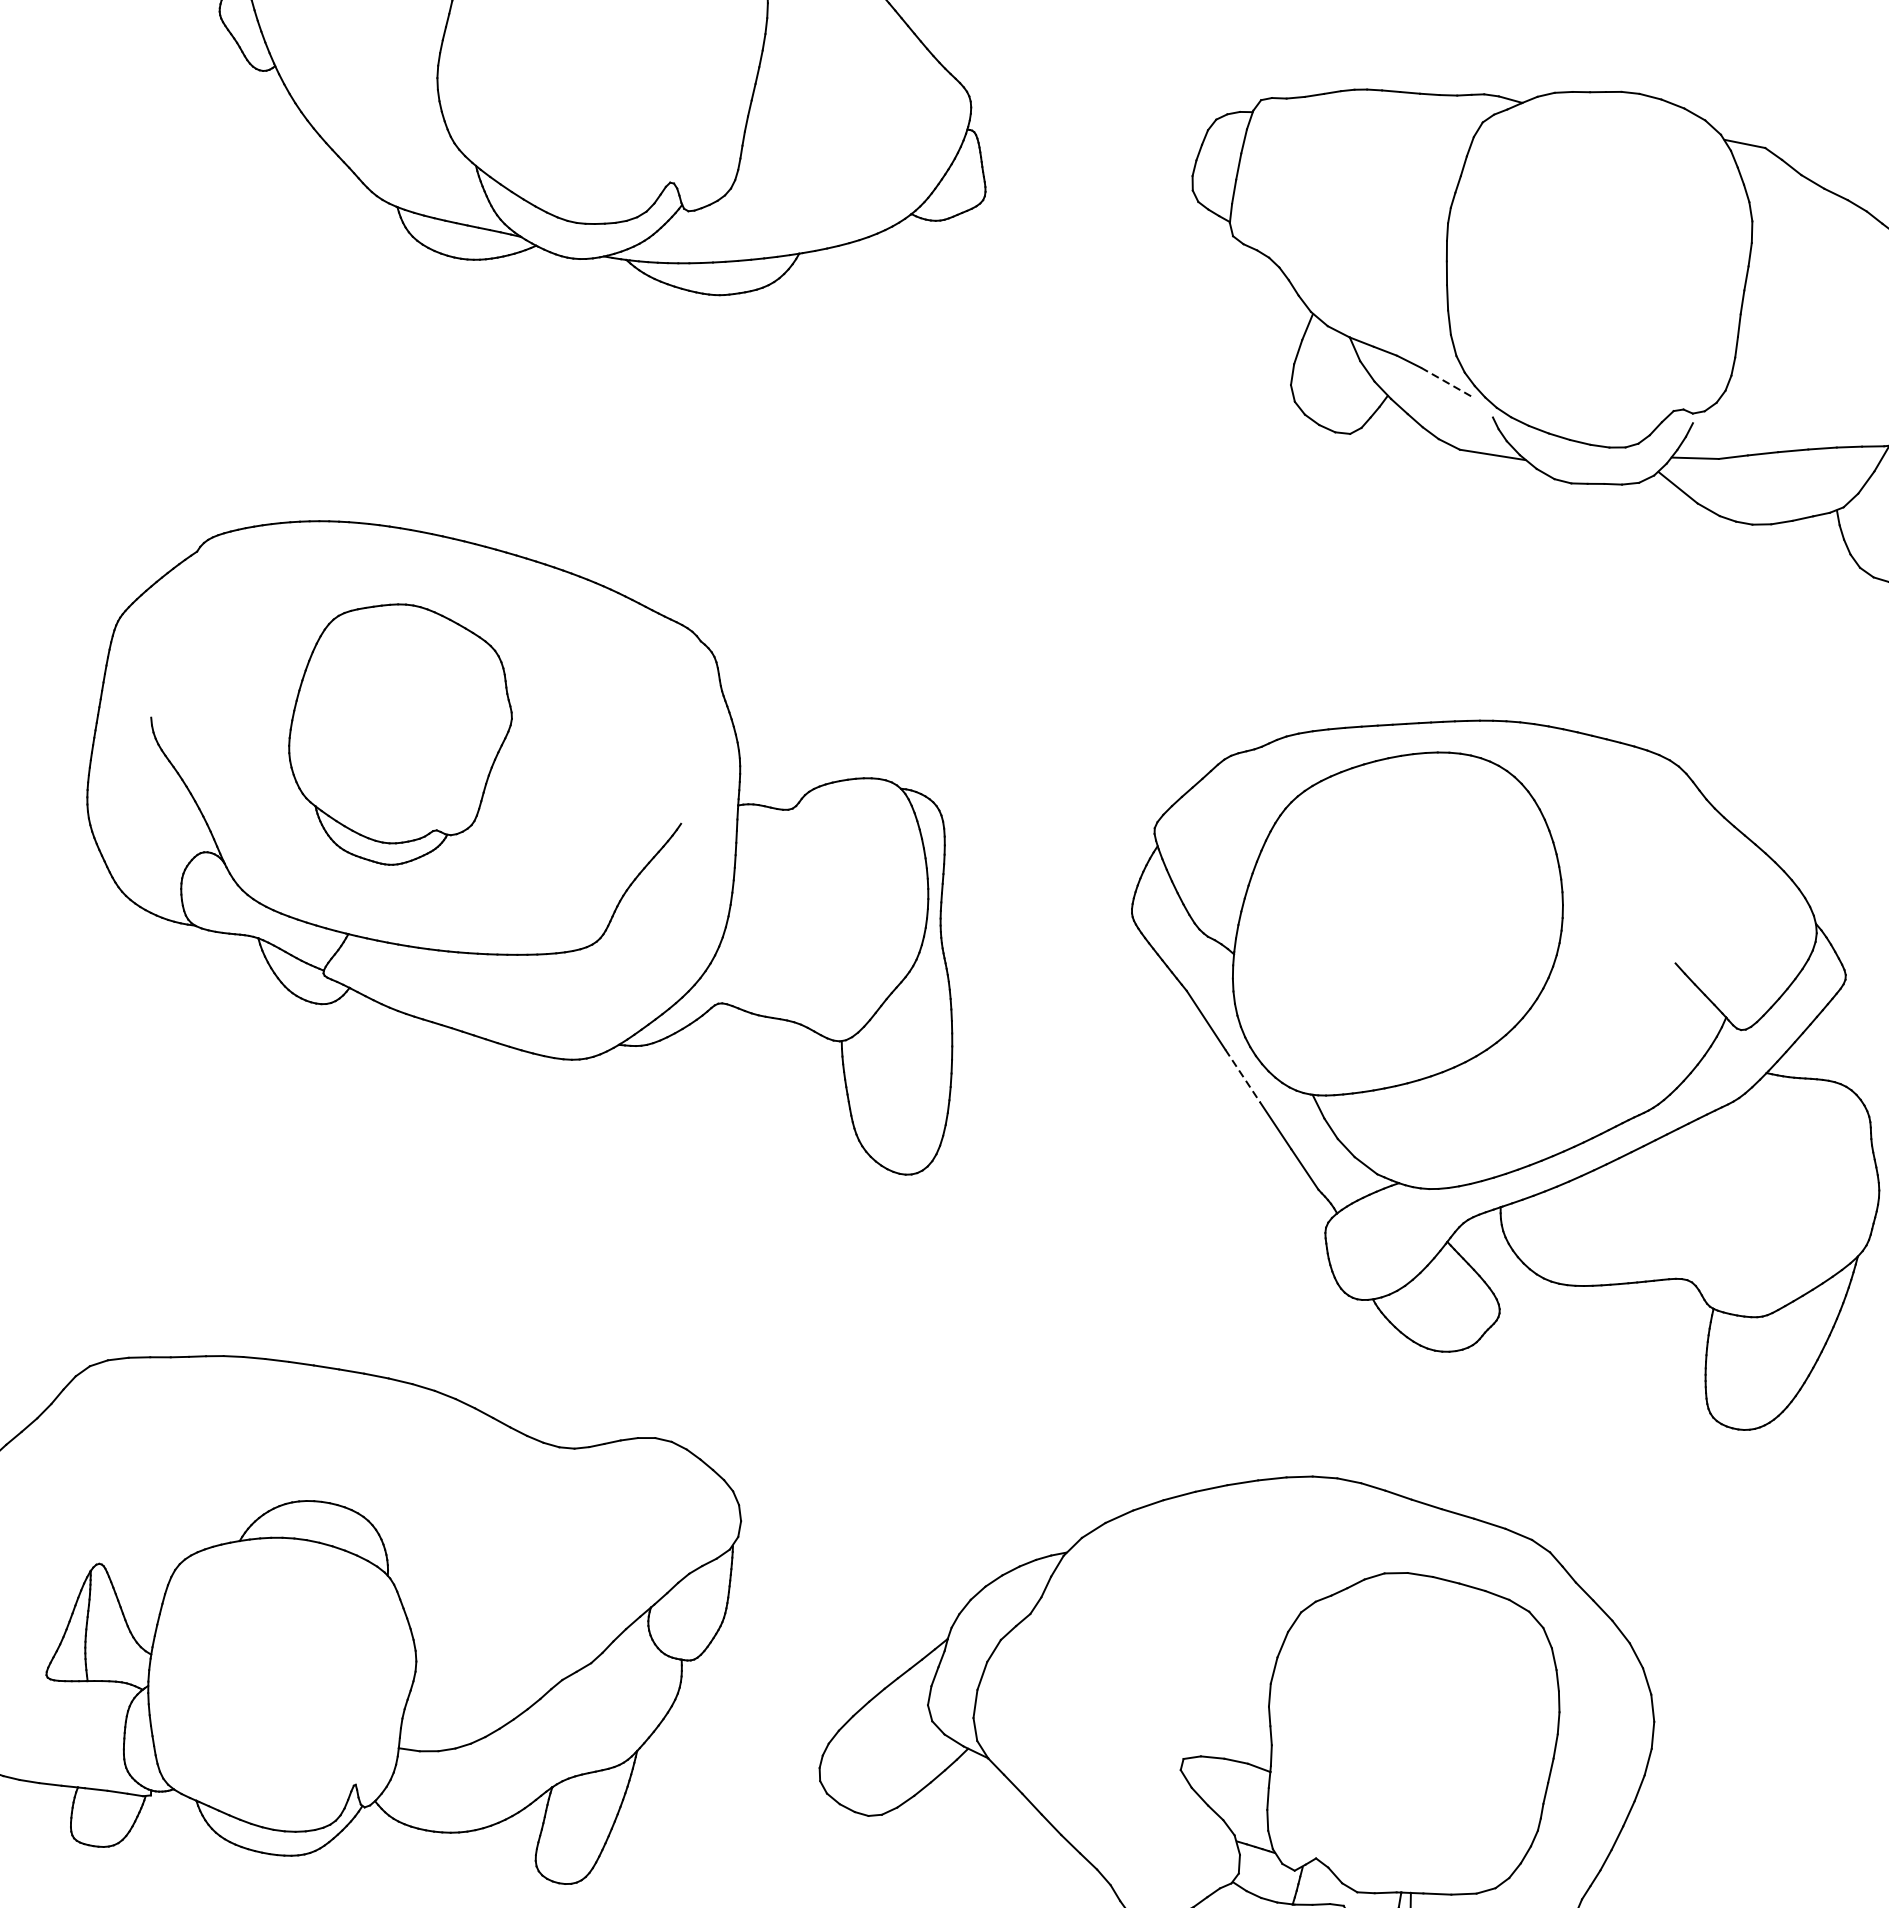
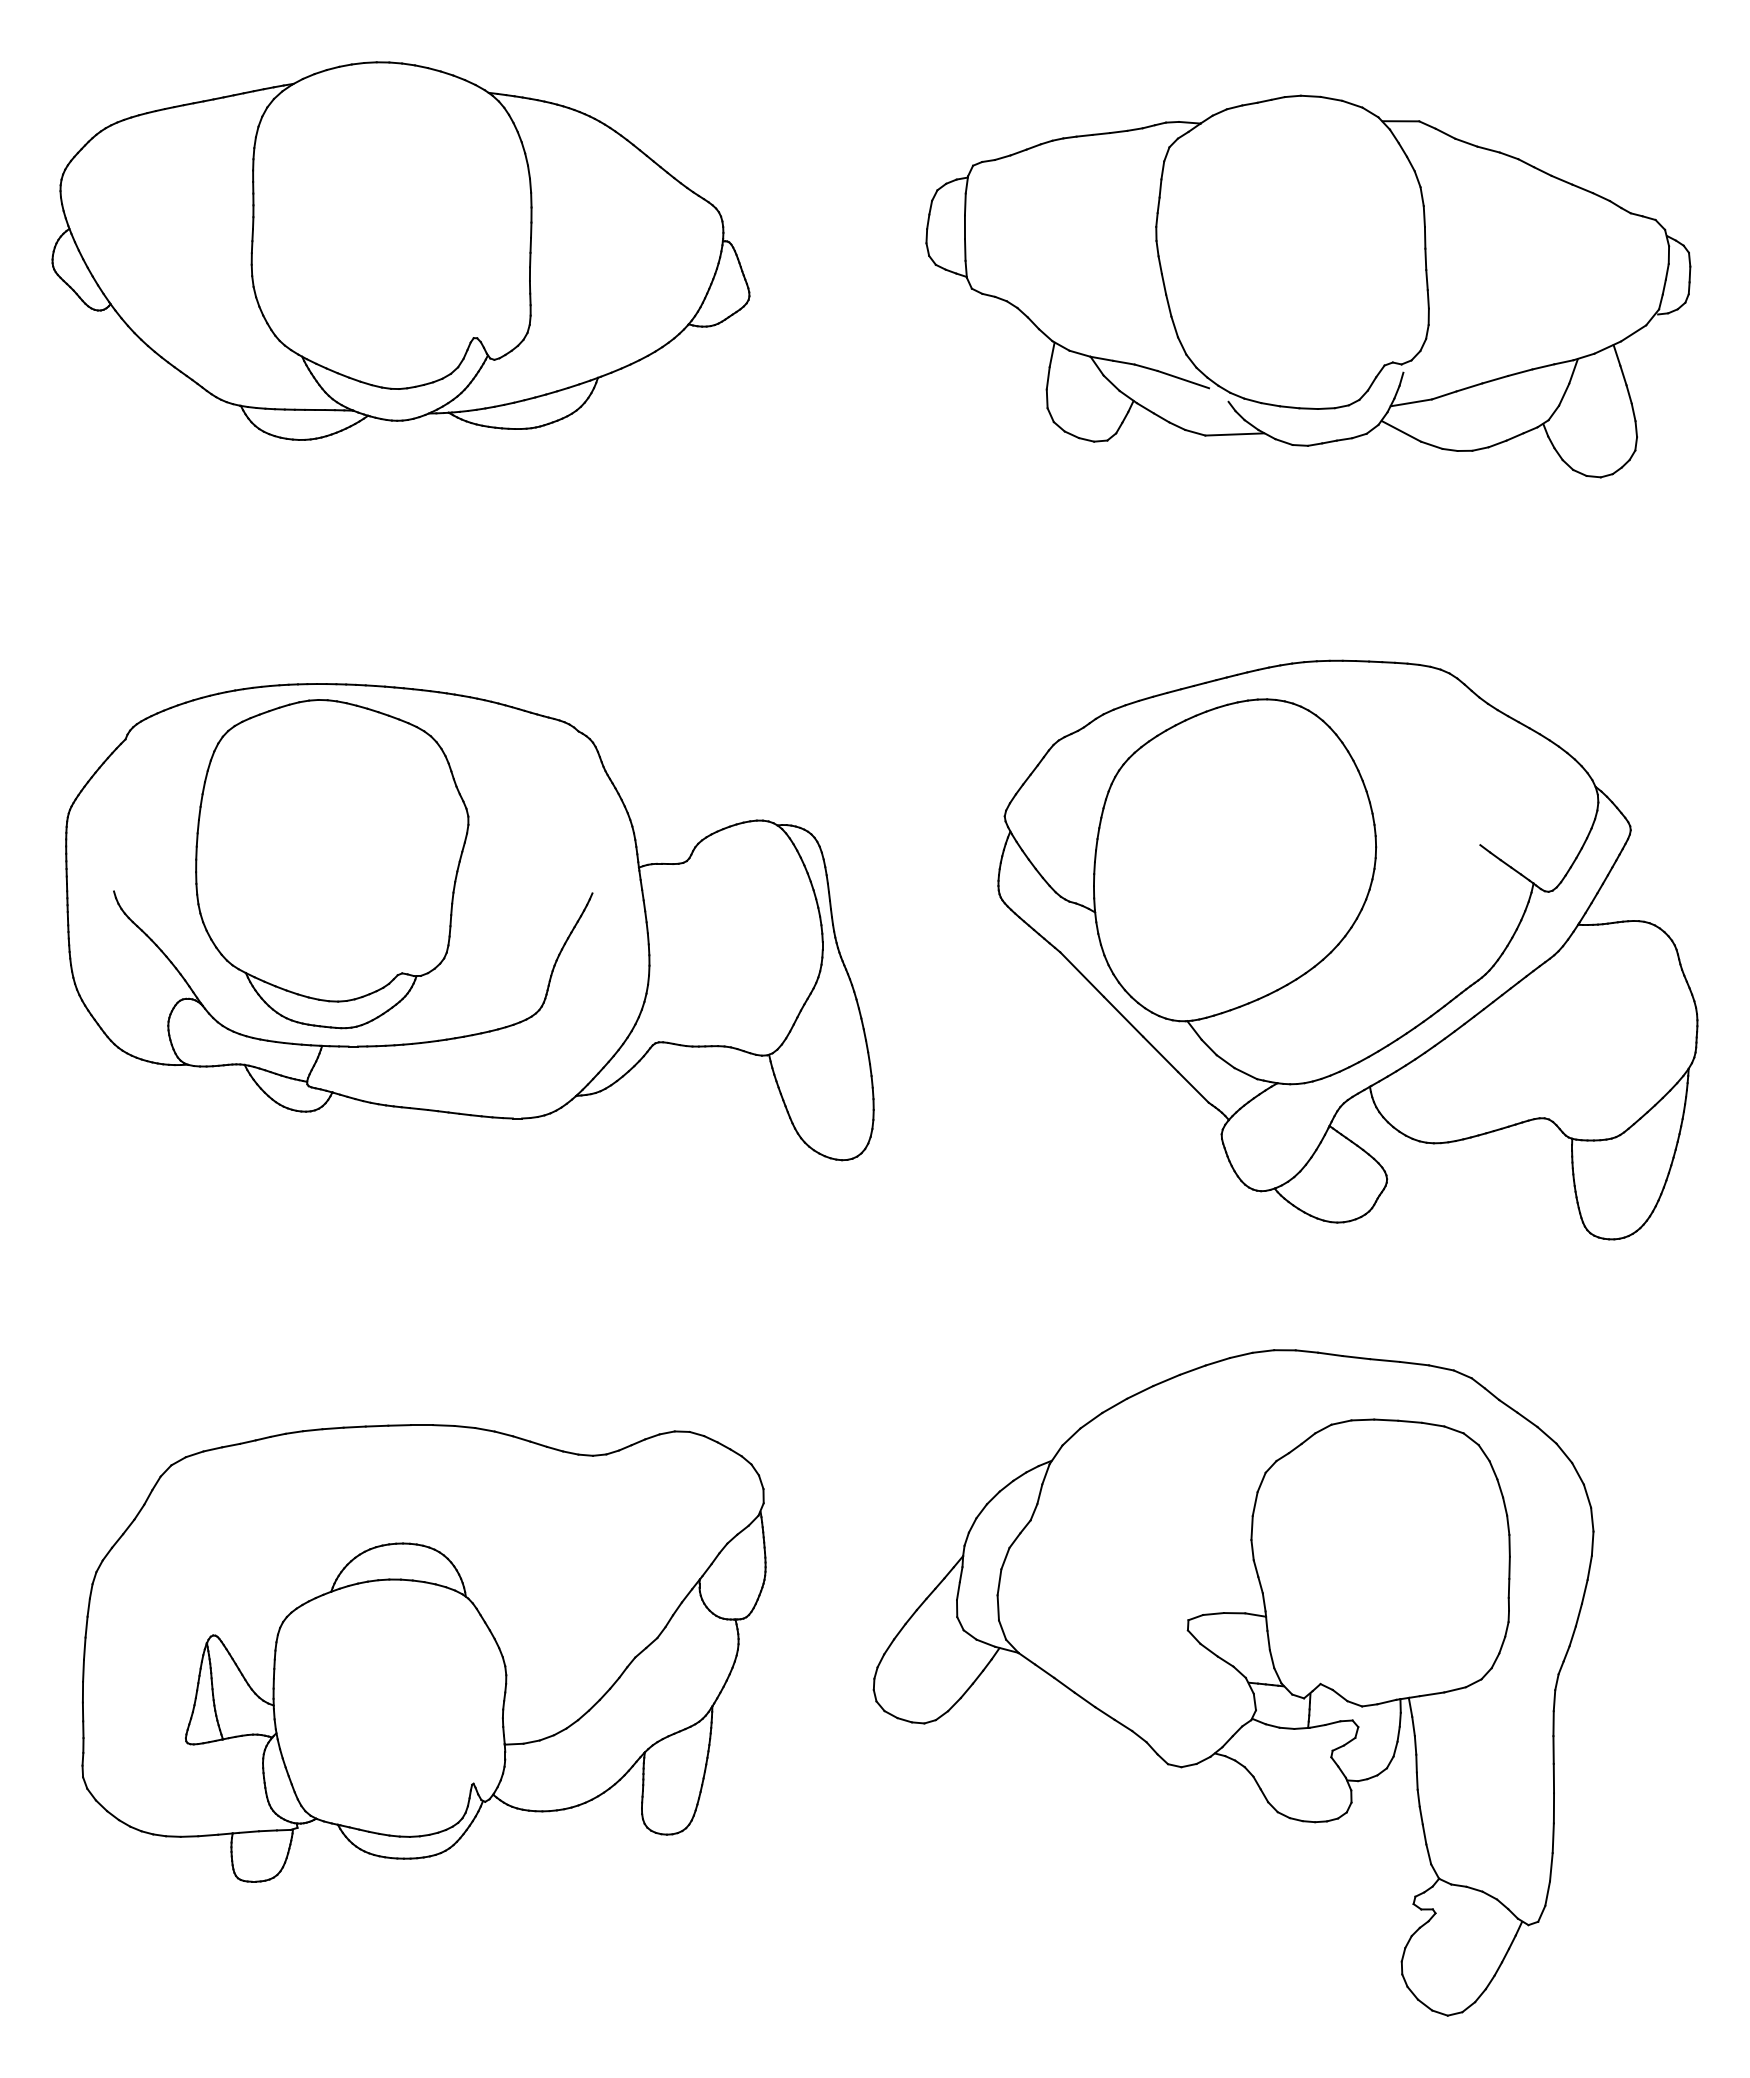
line: (1447, 382) -> (1183, 379), dashed -> solid
part: (399, 735) -> (332, 864), size x1.43
line: (1242, 1075) -> (1123, 1016), dashed -> solid

